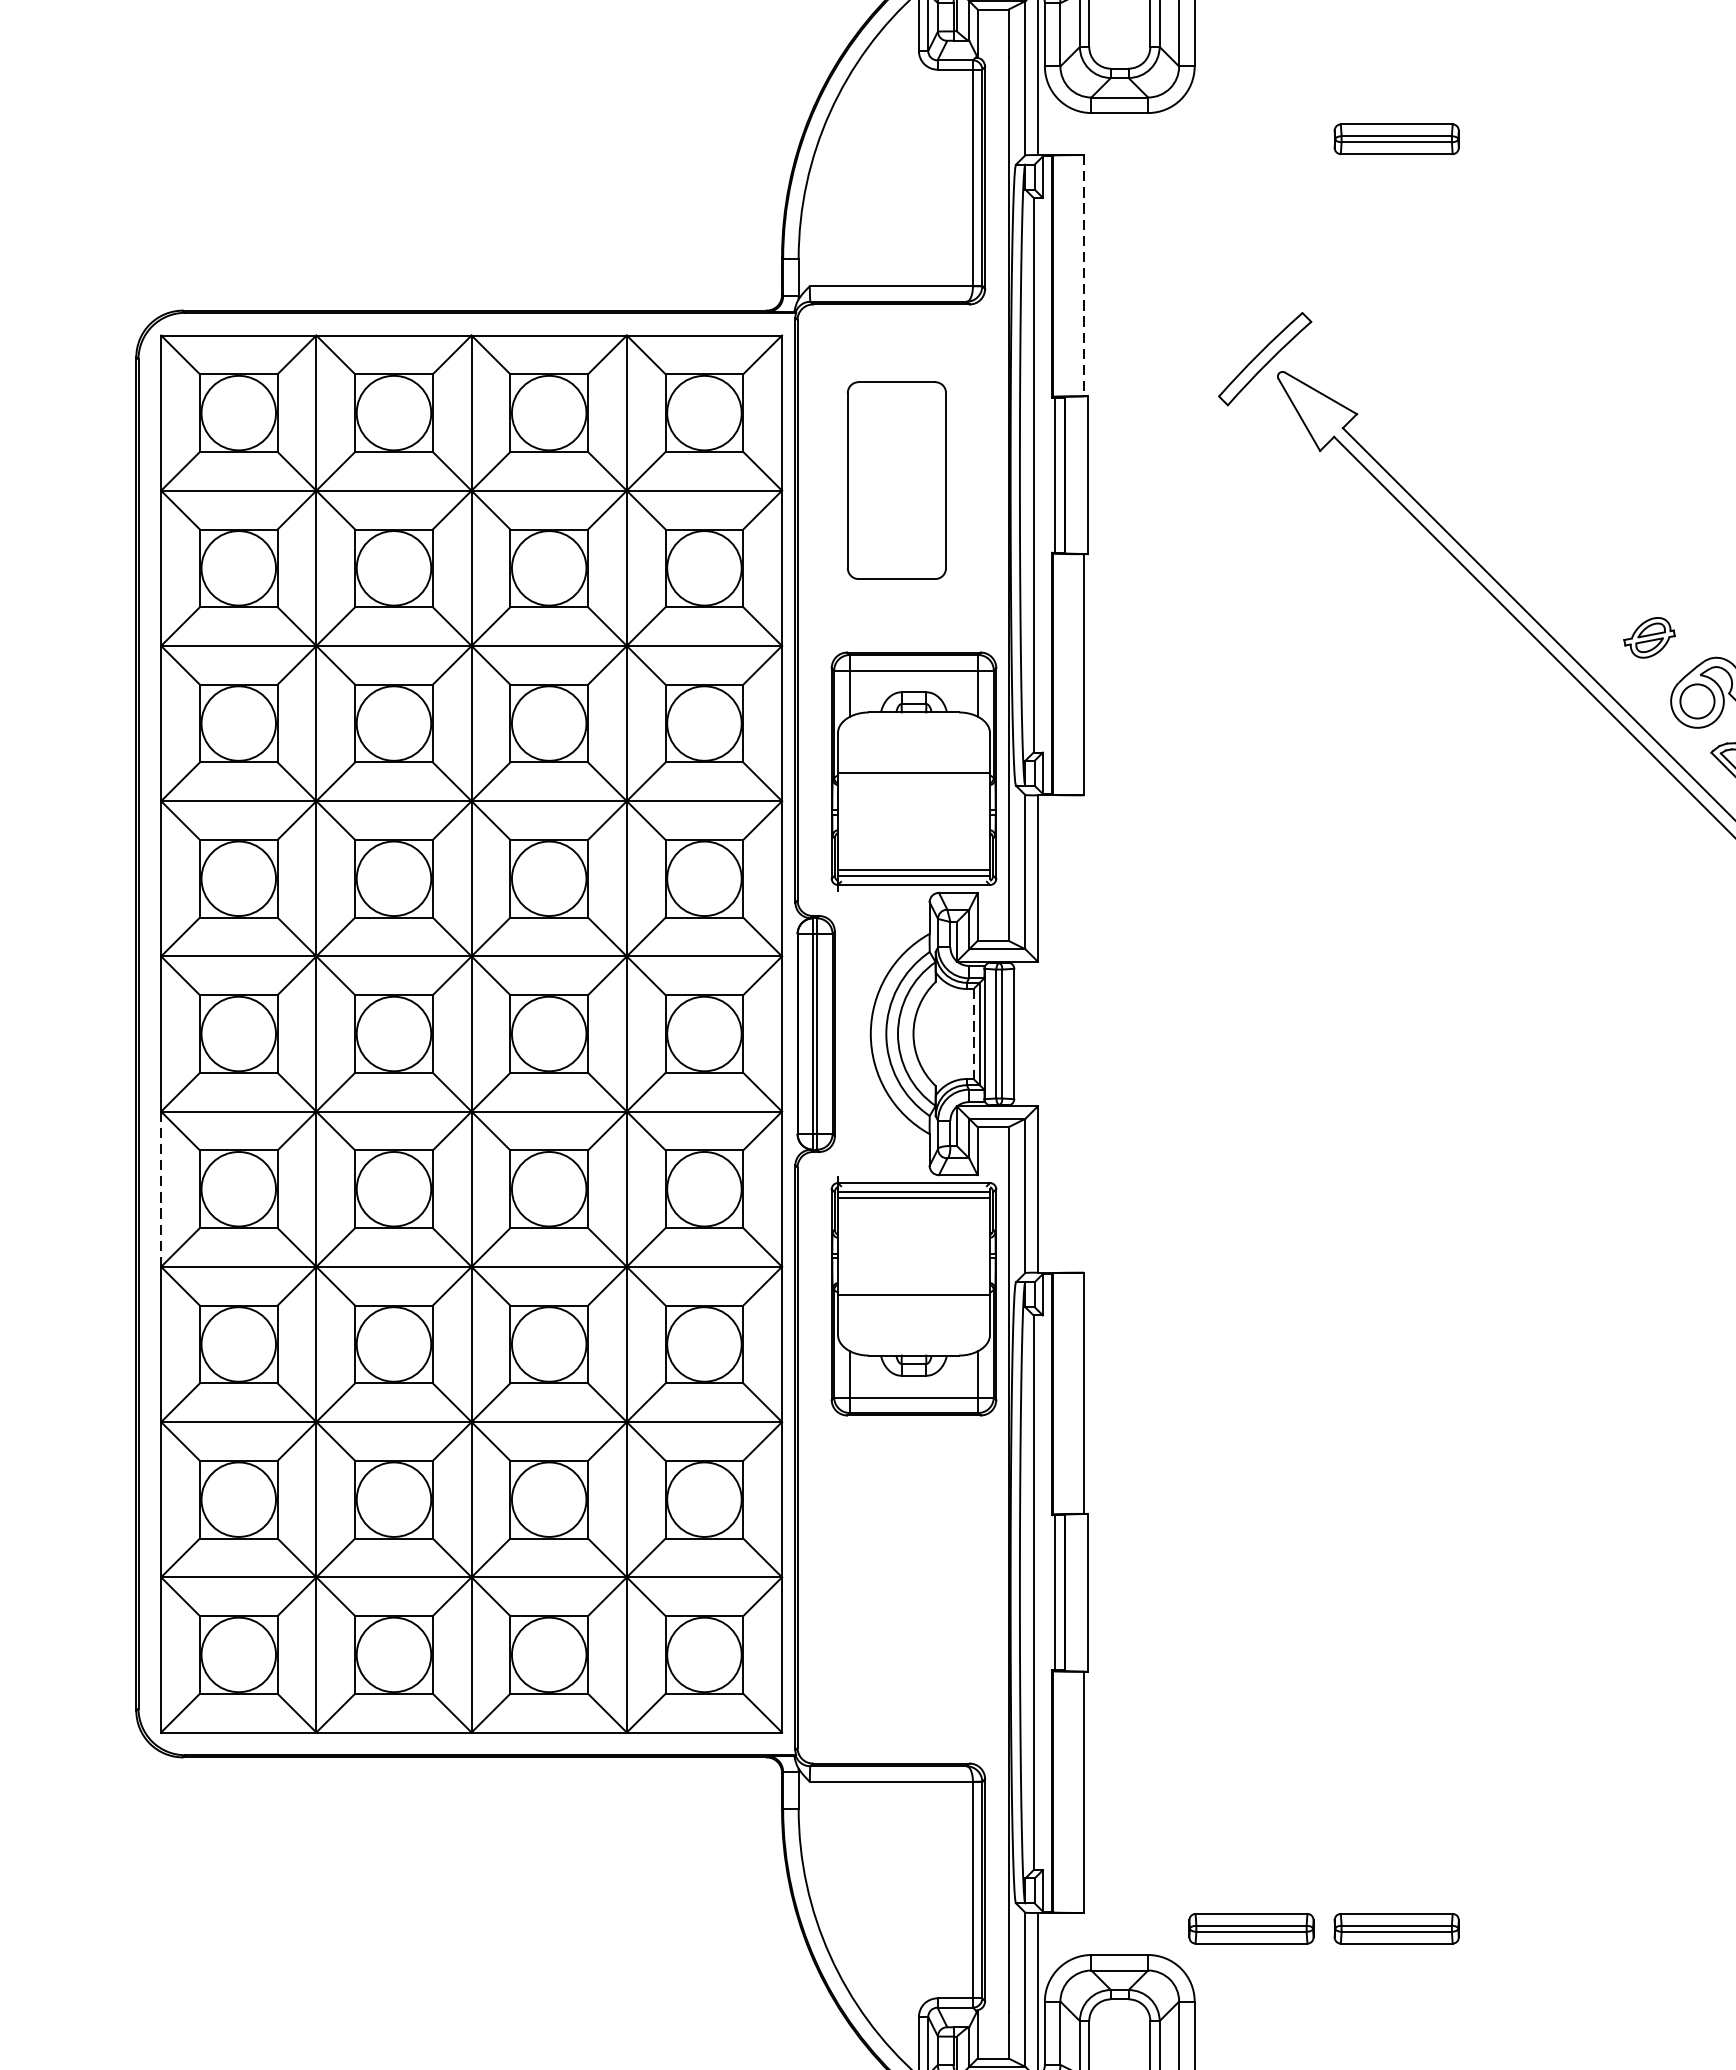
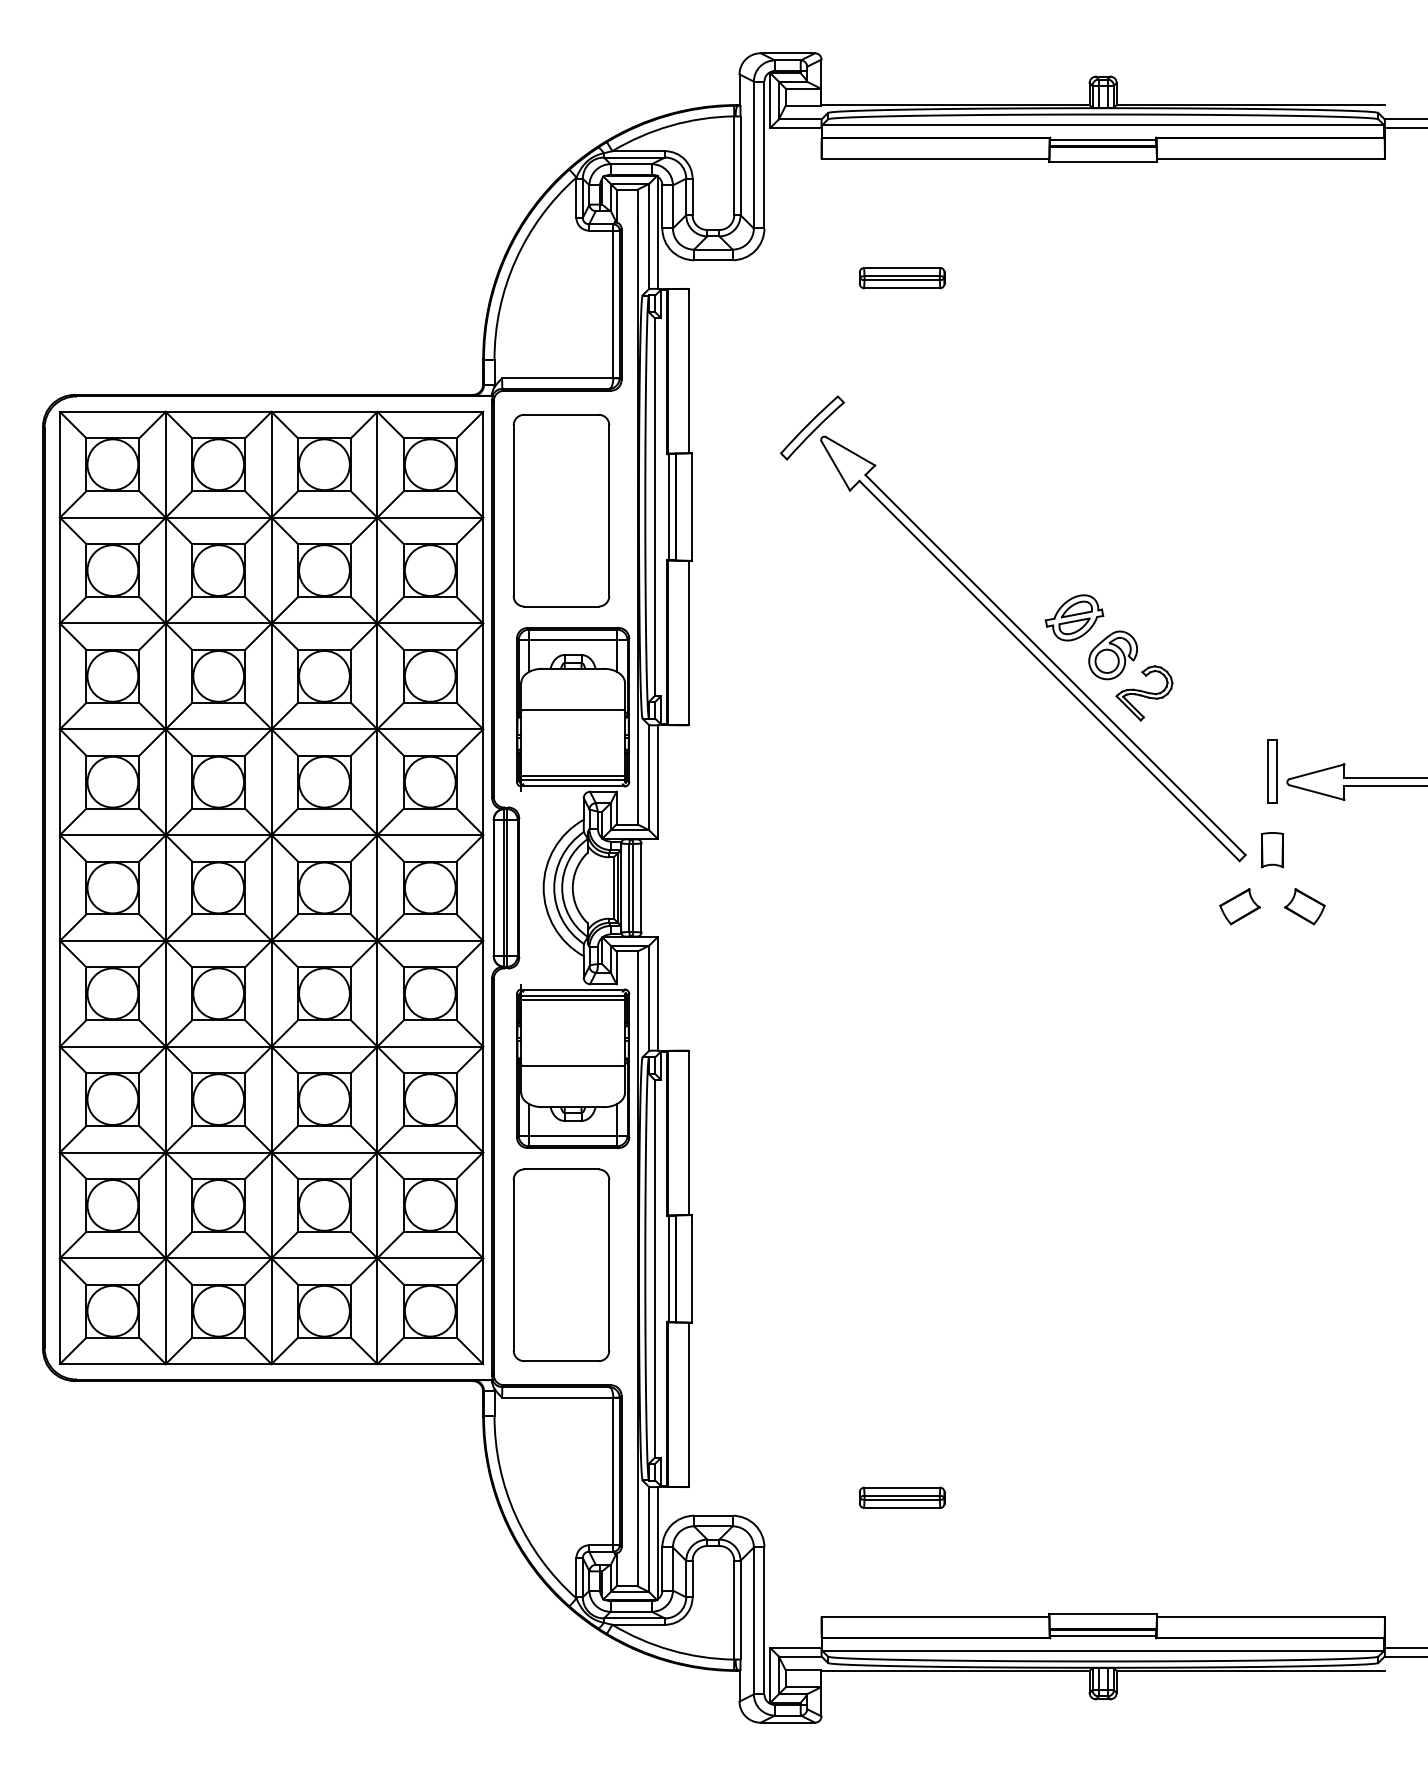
line: (1084, 276) -> (689, 371), dashed -> solid
part: (896, 480) -> (561, 510), size x1.43
part: (1649, 637) -> (1074, 617), size x1.67
line: (973, 1034) -> (613, 888), dashed -> solid
line: (160, 1188) -> (59, 993), dashed -> solid
part: (896, 1586) -> (561, 1264), added
part: (1250, 1928) -> (802, 1497), removed

